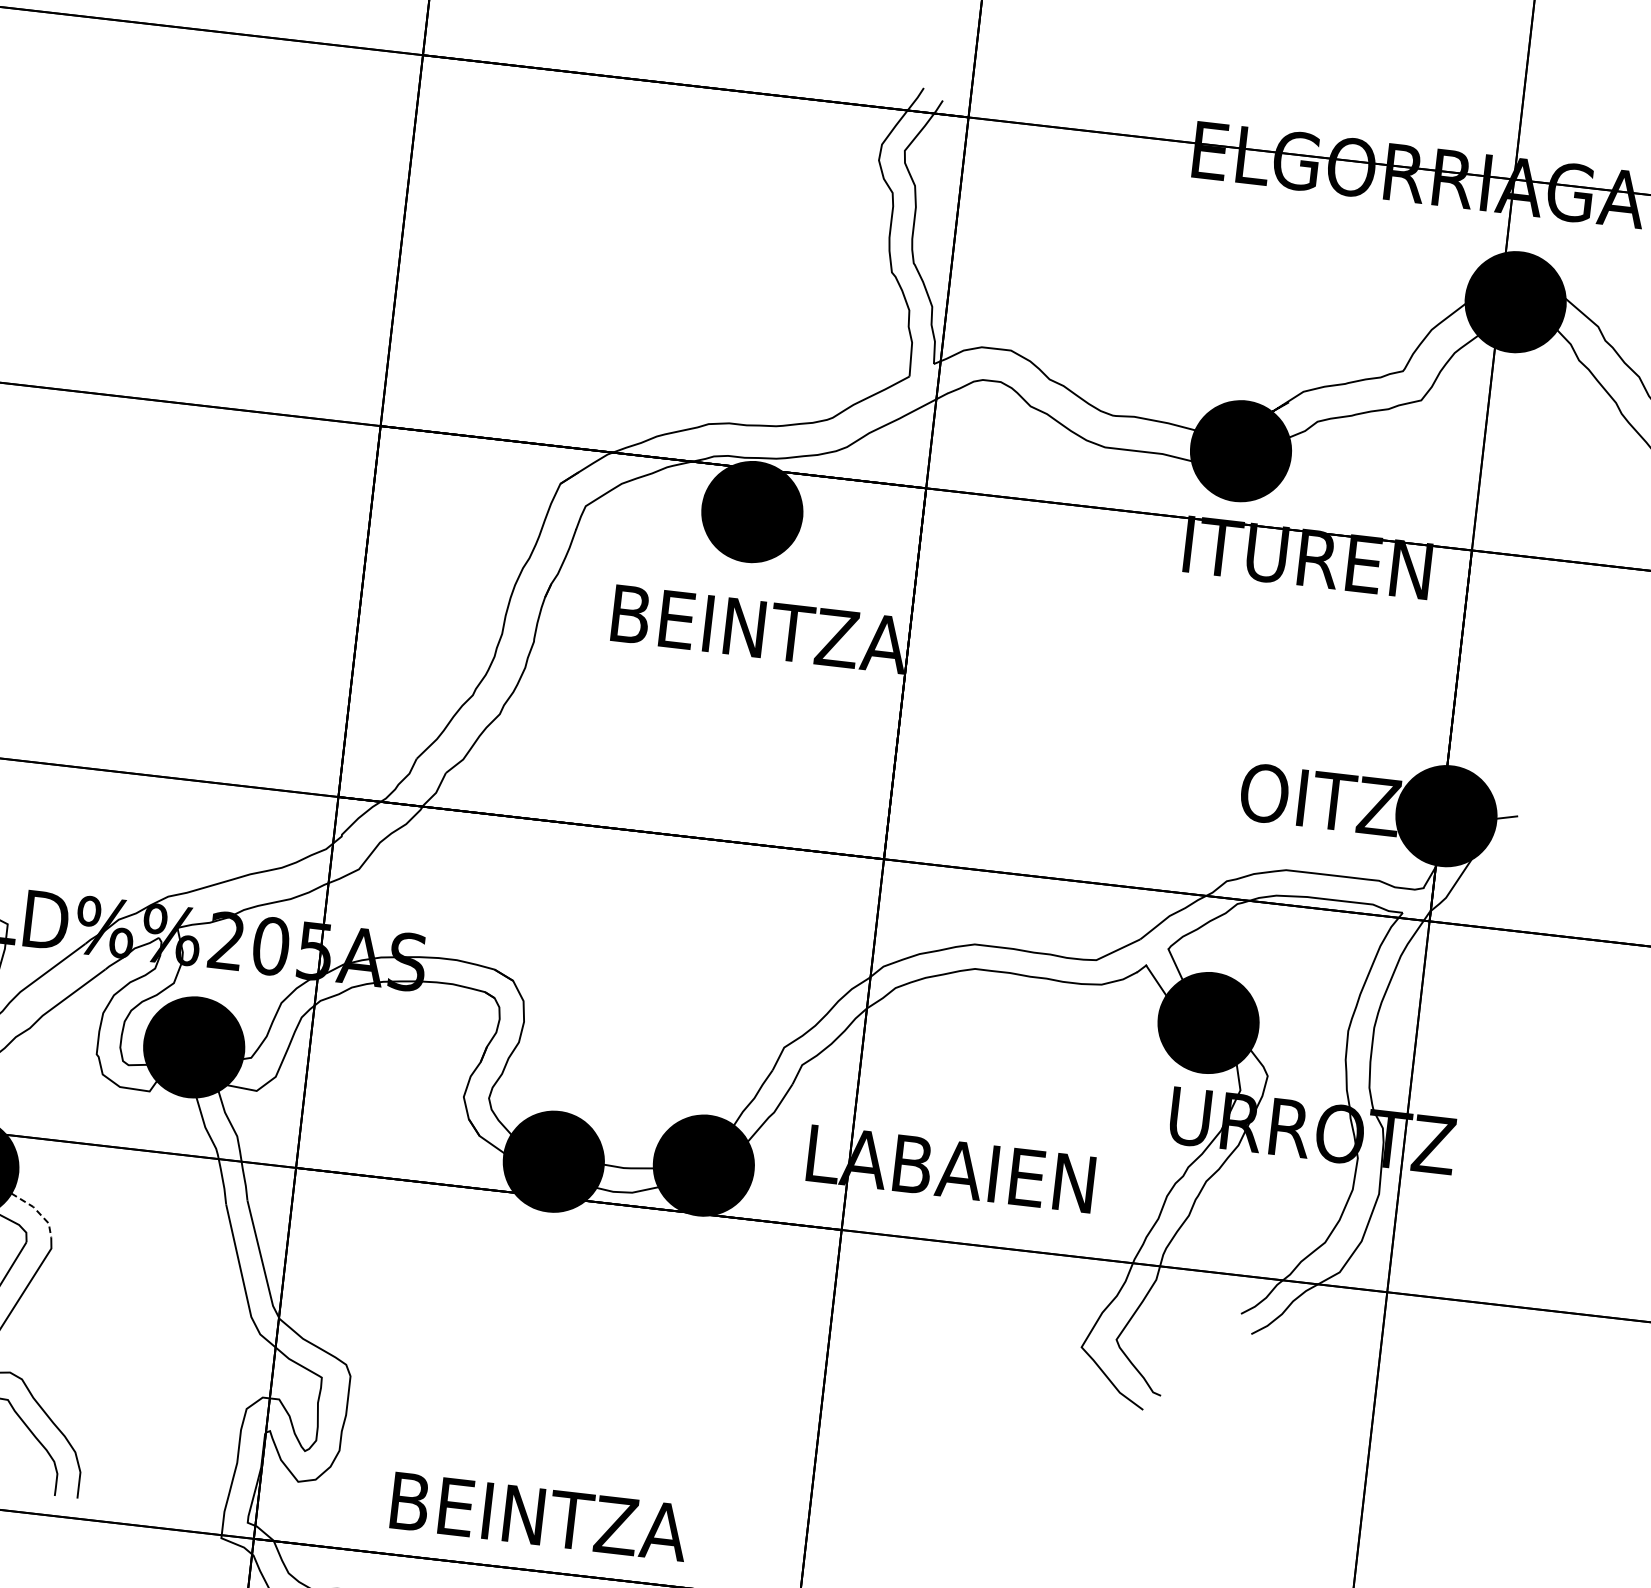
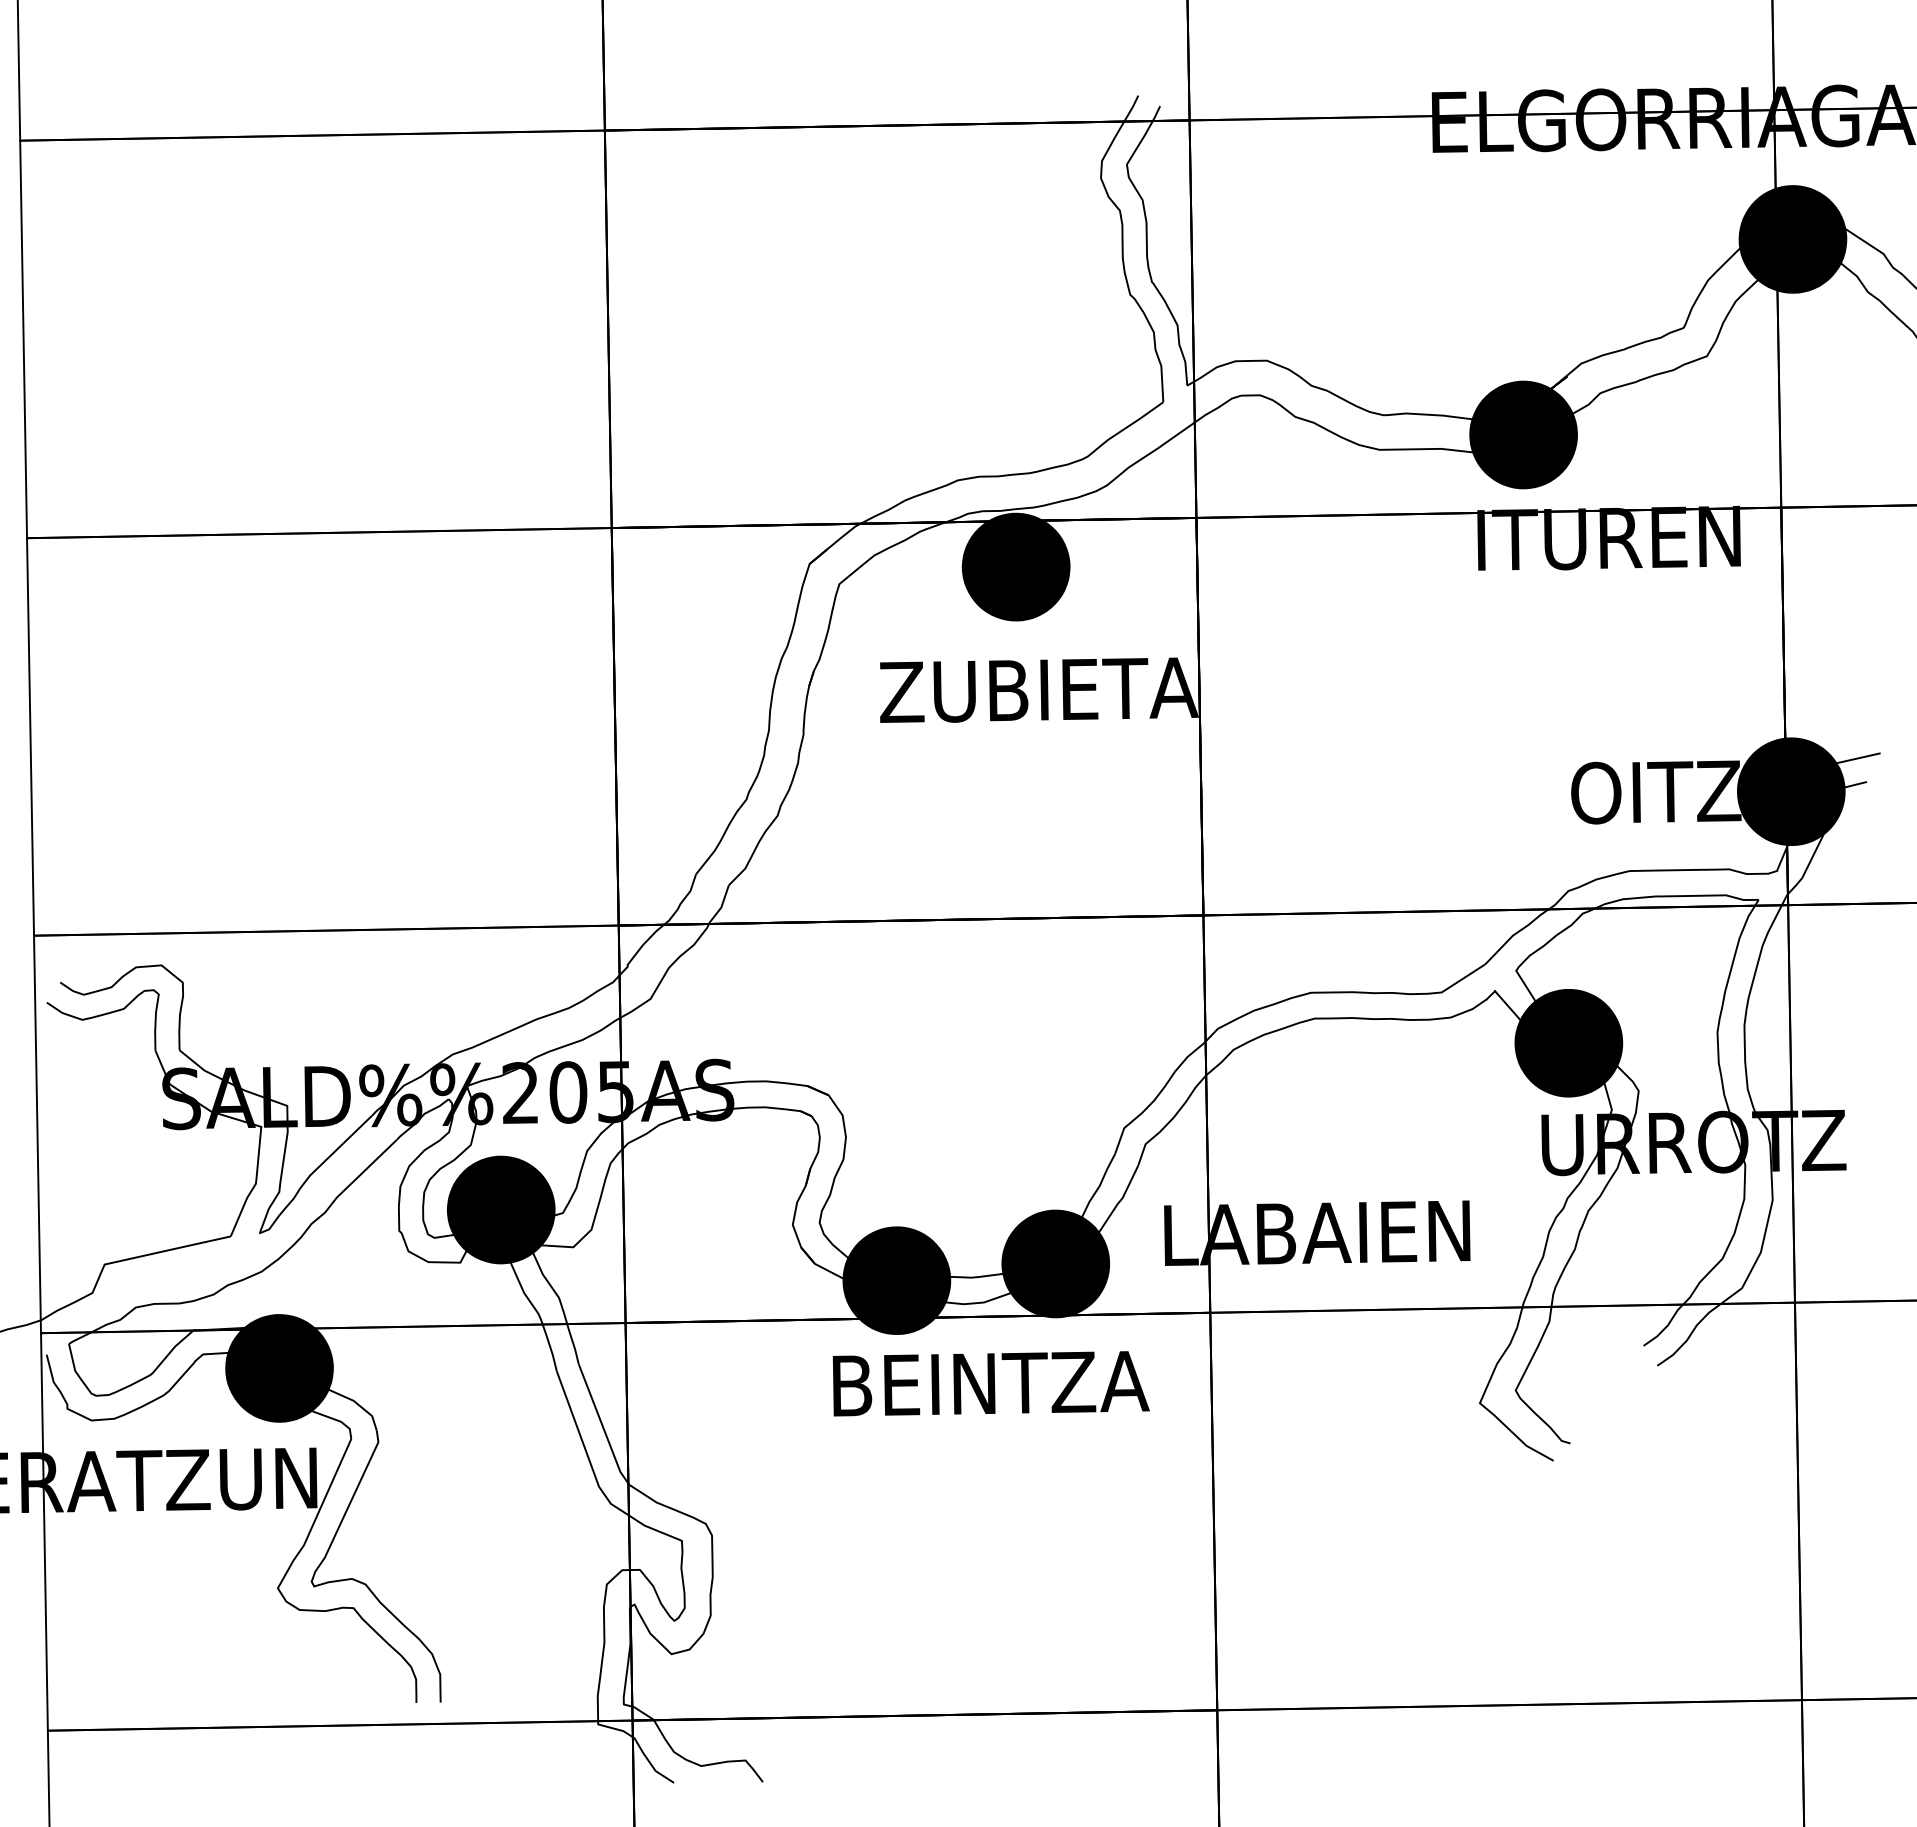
text: (759, 628) -> (1039, 689), BEINTZA -> ZUBIETA
line: (1512, 793) -> (1857, 758), added
line: (37, 1211) -> (358, 1405), dashed -> solid
text: (538, 1516) -> (990, 1383), moved

